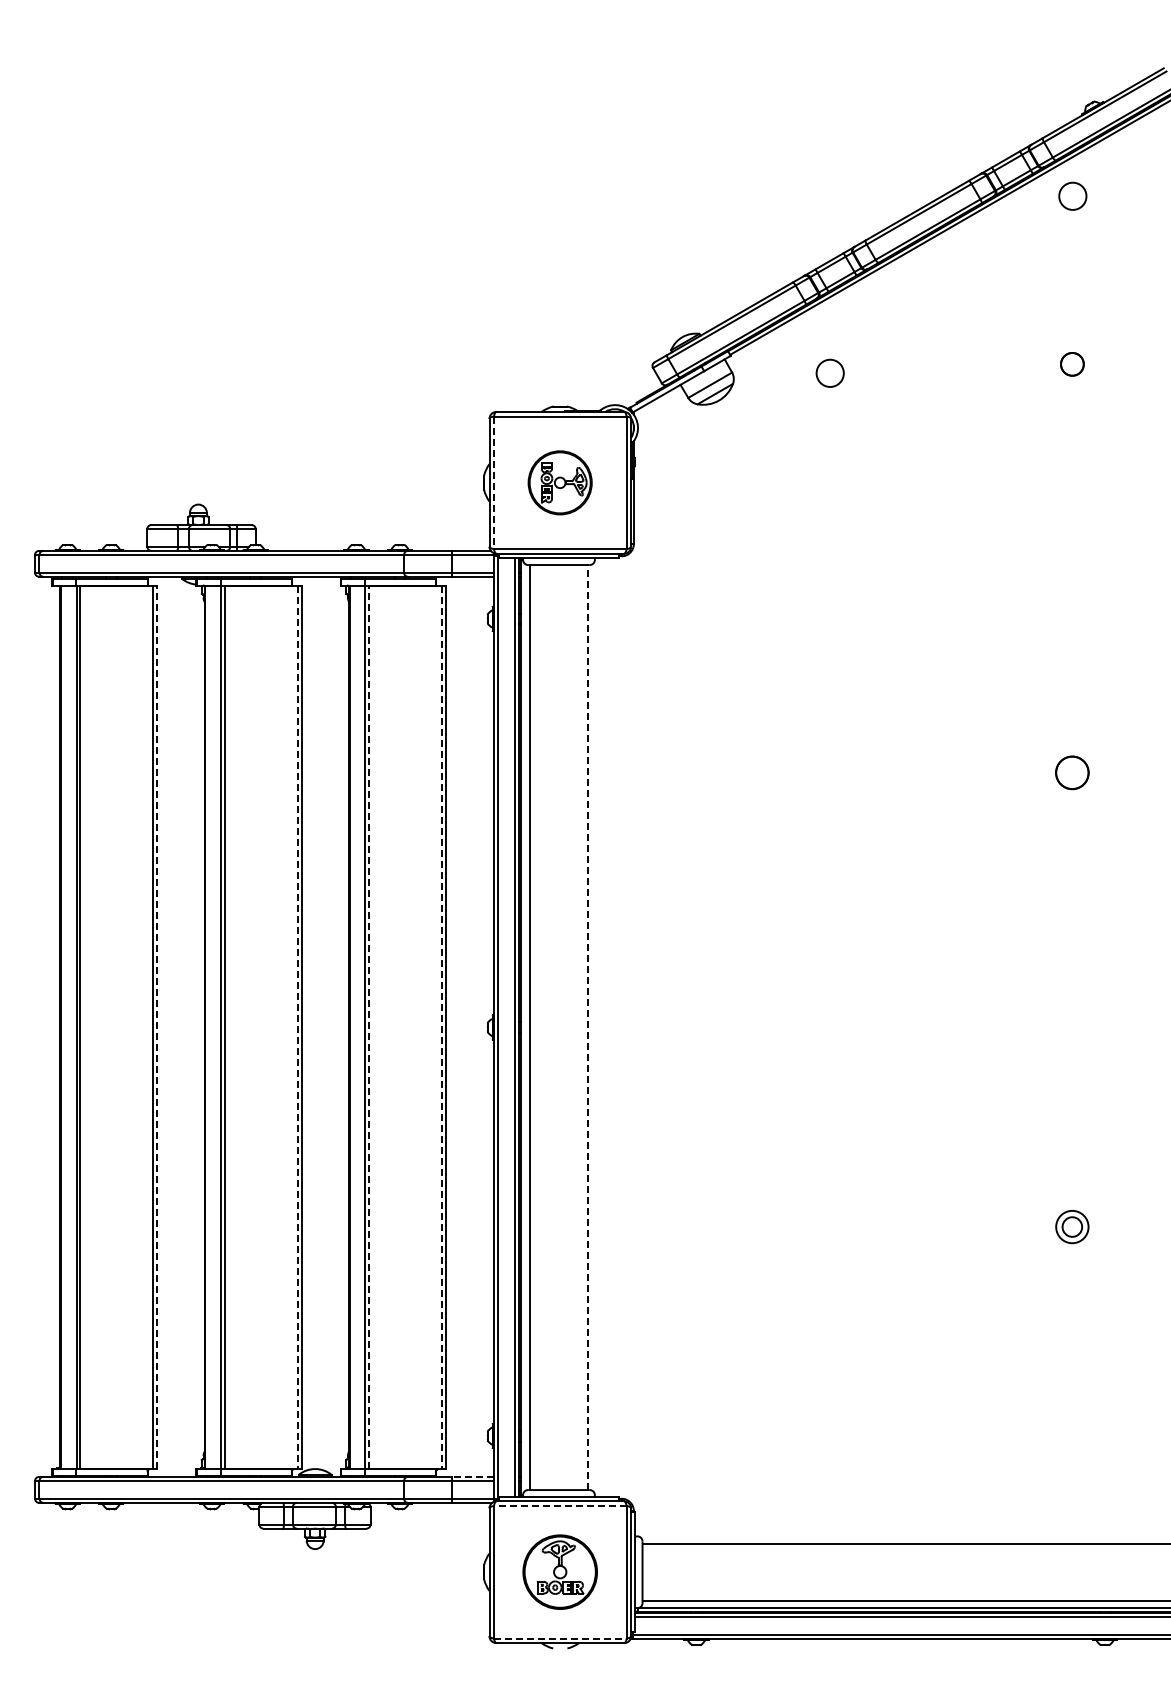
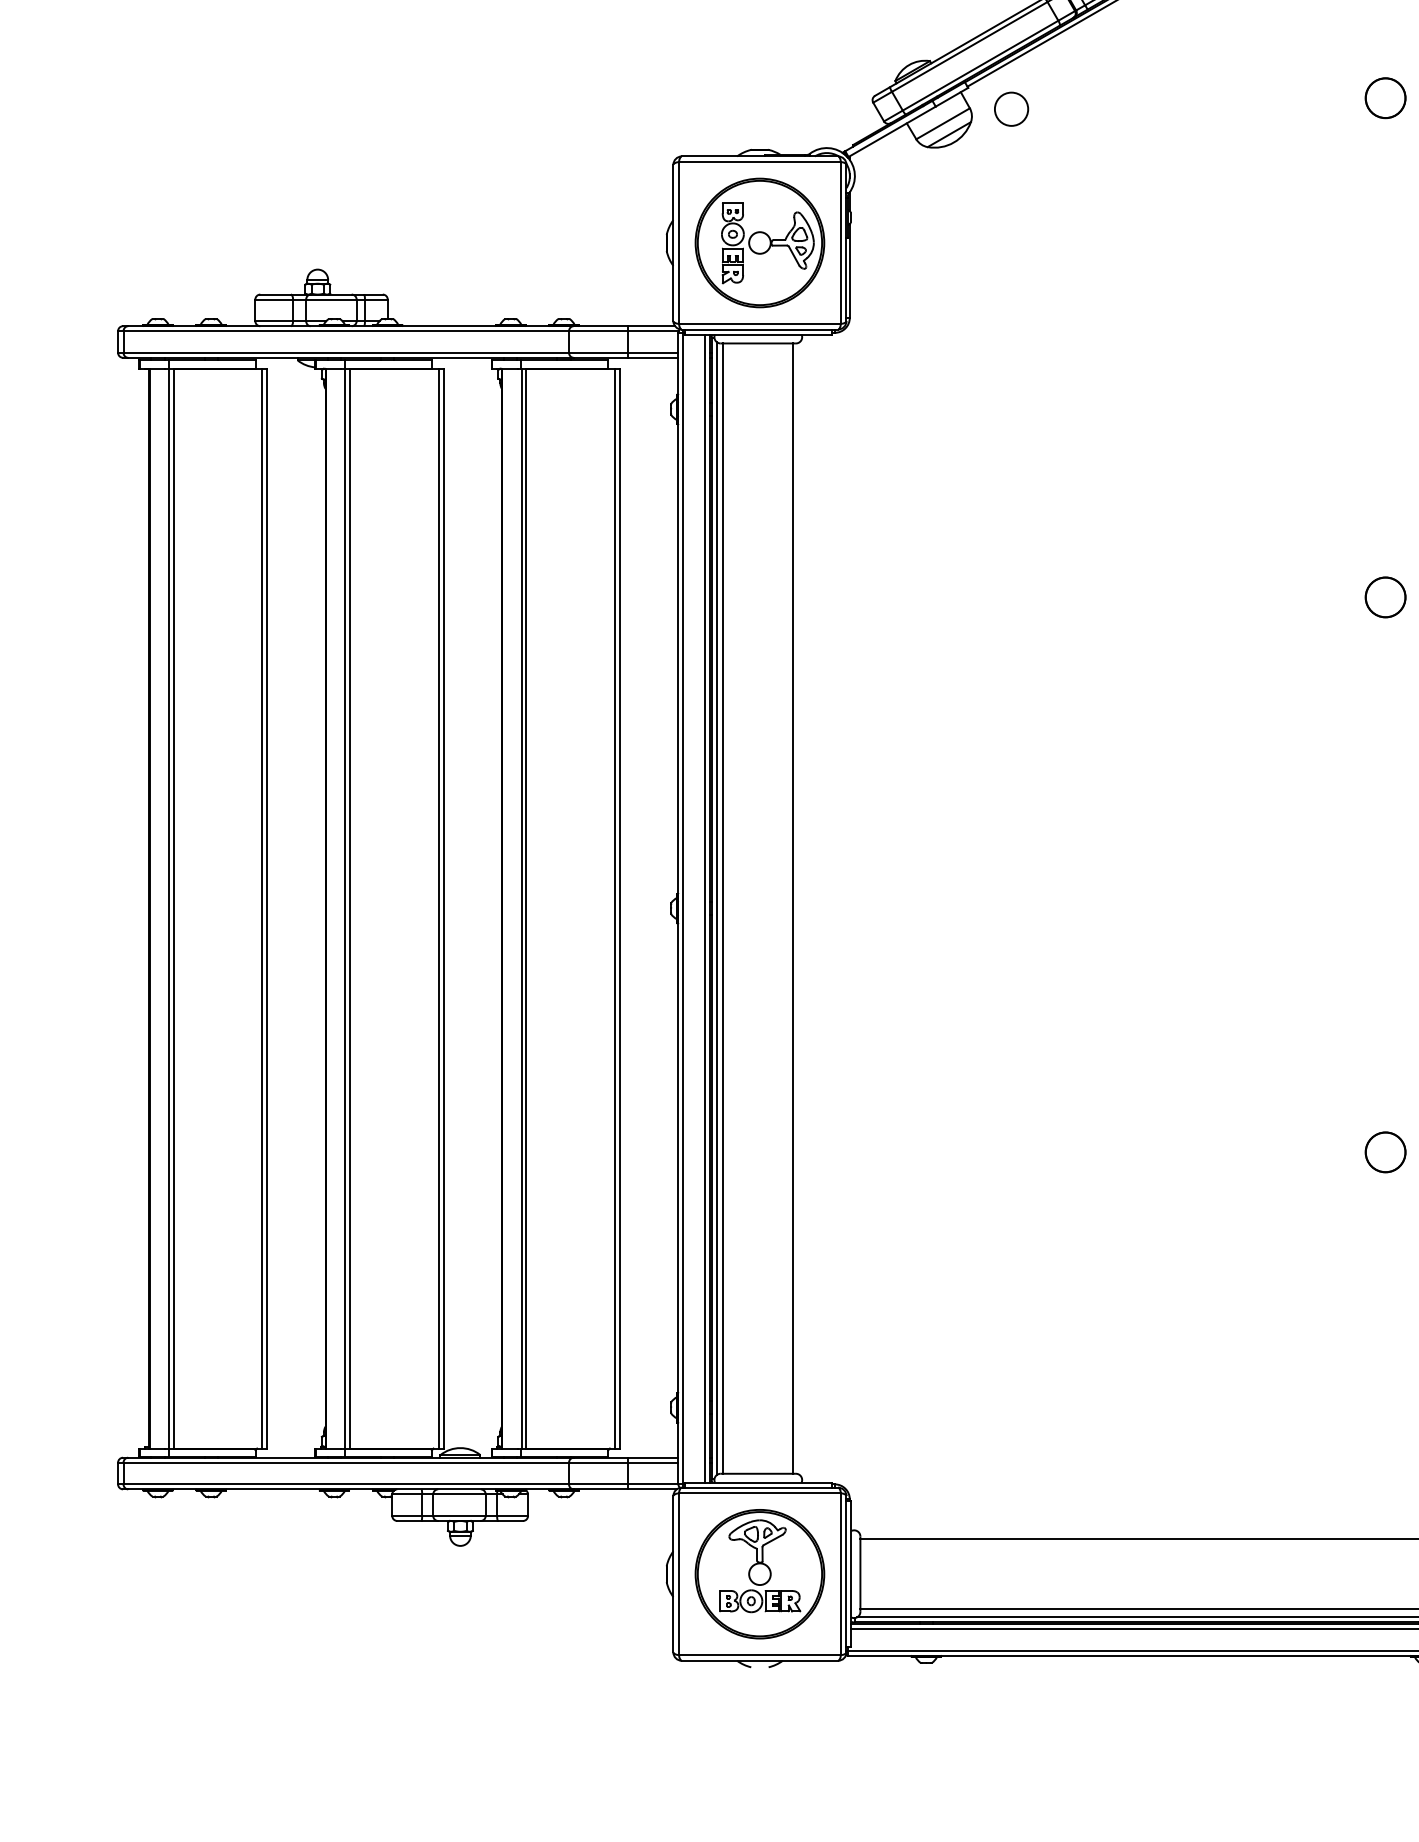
circle: (1072, 364) -> (1385, 98), size x1.43
circle: (829, 372) -> (1010, 108), moved
part: (559, 482) -> (758, 242), size x1.67
line: (494, 483) -> (679, 243), dashed -> solid
line: (157, 1027) -> (267, 908), dashed -> solid
line: (297, 1027) -> (438, 908), dashed -> solid
line: (369, 1027) -> (526, 908), dashed -> solid
line: (441, 1027) -> (614, 908), dashed -> solid
line: (524, 1027) -> (716, 908), added
line: (587, 1027) -> (793, 908), dashed -> solid
circle: (1072, 1226) -> (1385, 1151), size x1.67
line: (473, 1476) -> (653, 1457), dashed -> solid
line: (559, 1506) -> (758, 1493), dashed -> solid
part: (559, 1571) -> (758, 1573), size x1.43
line: (560, 1638) -> (760, 1655), dashed -> solid

